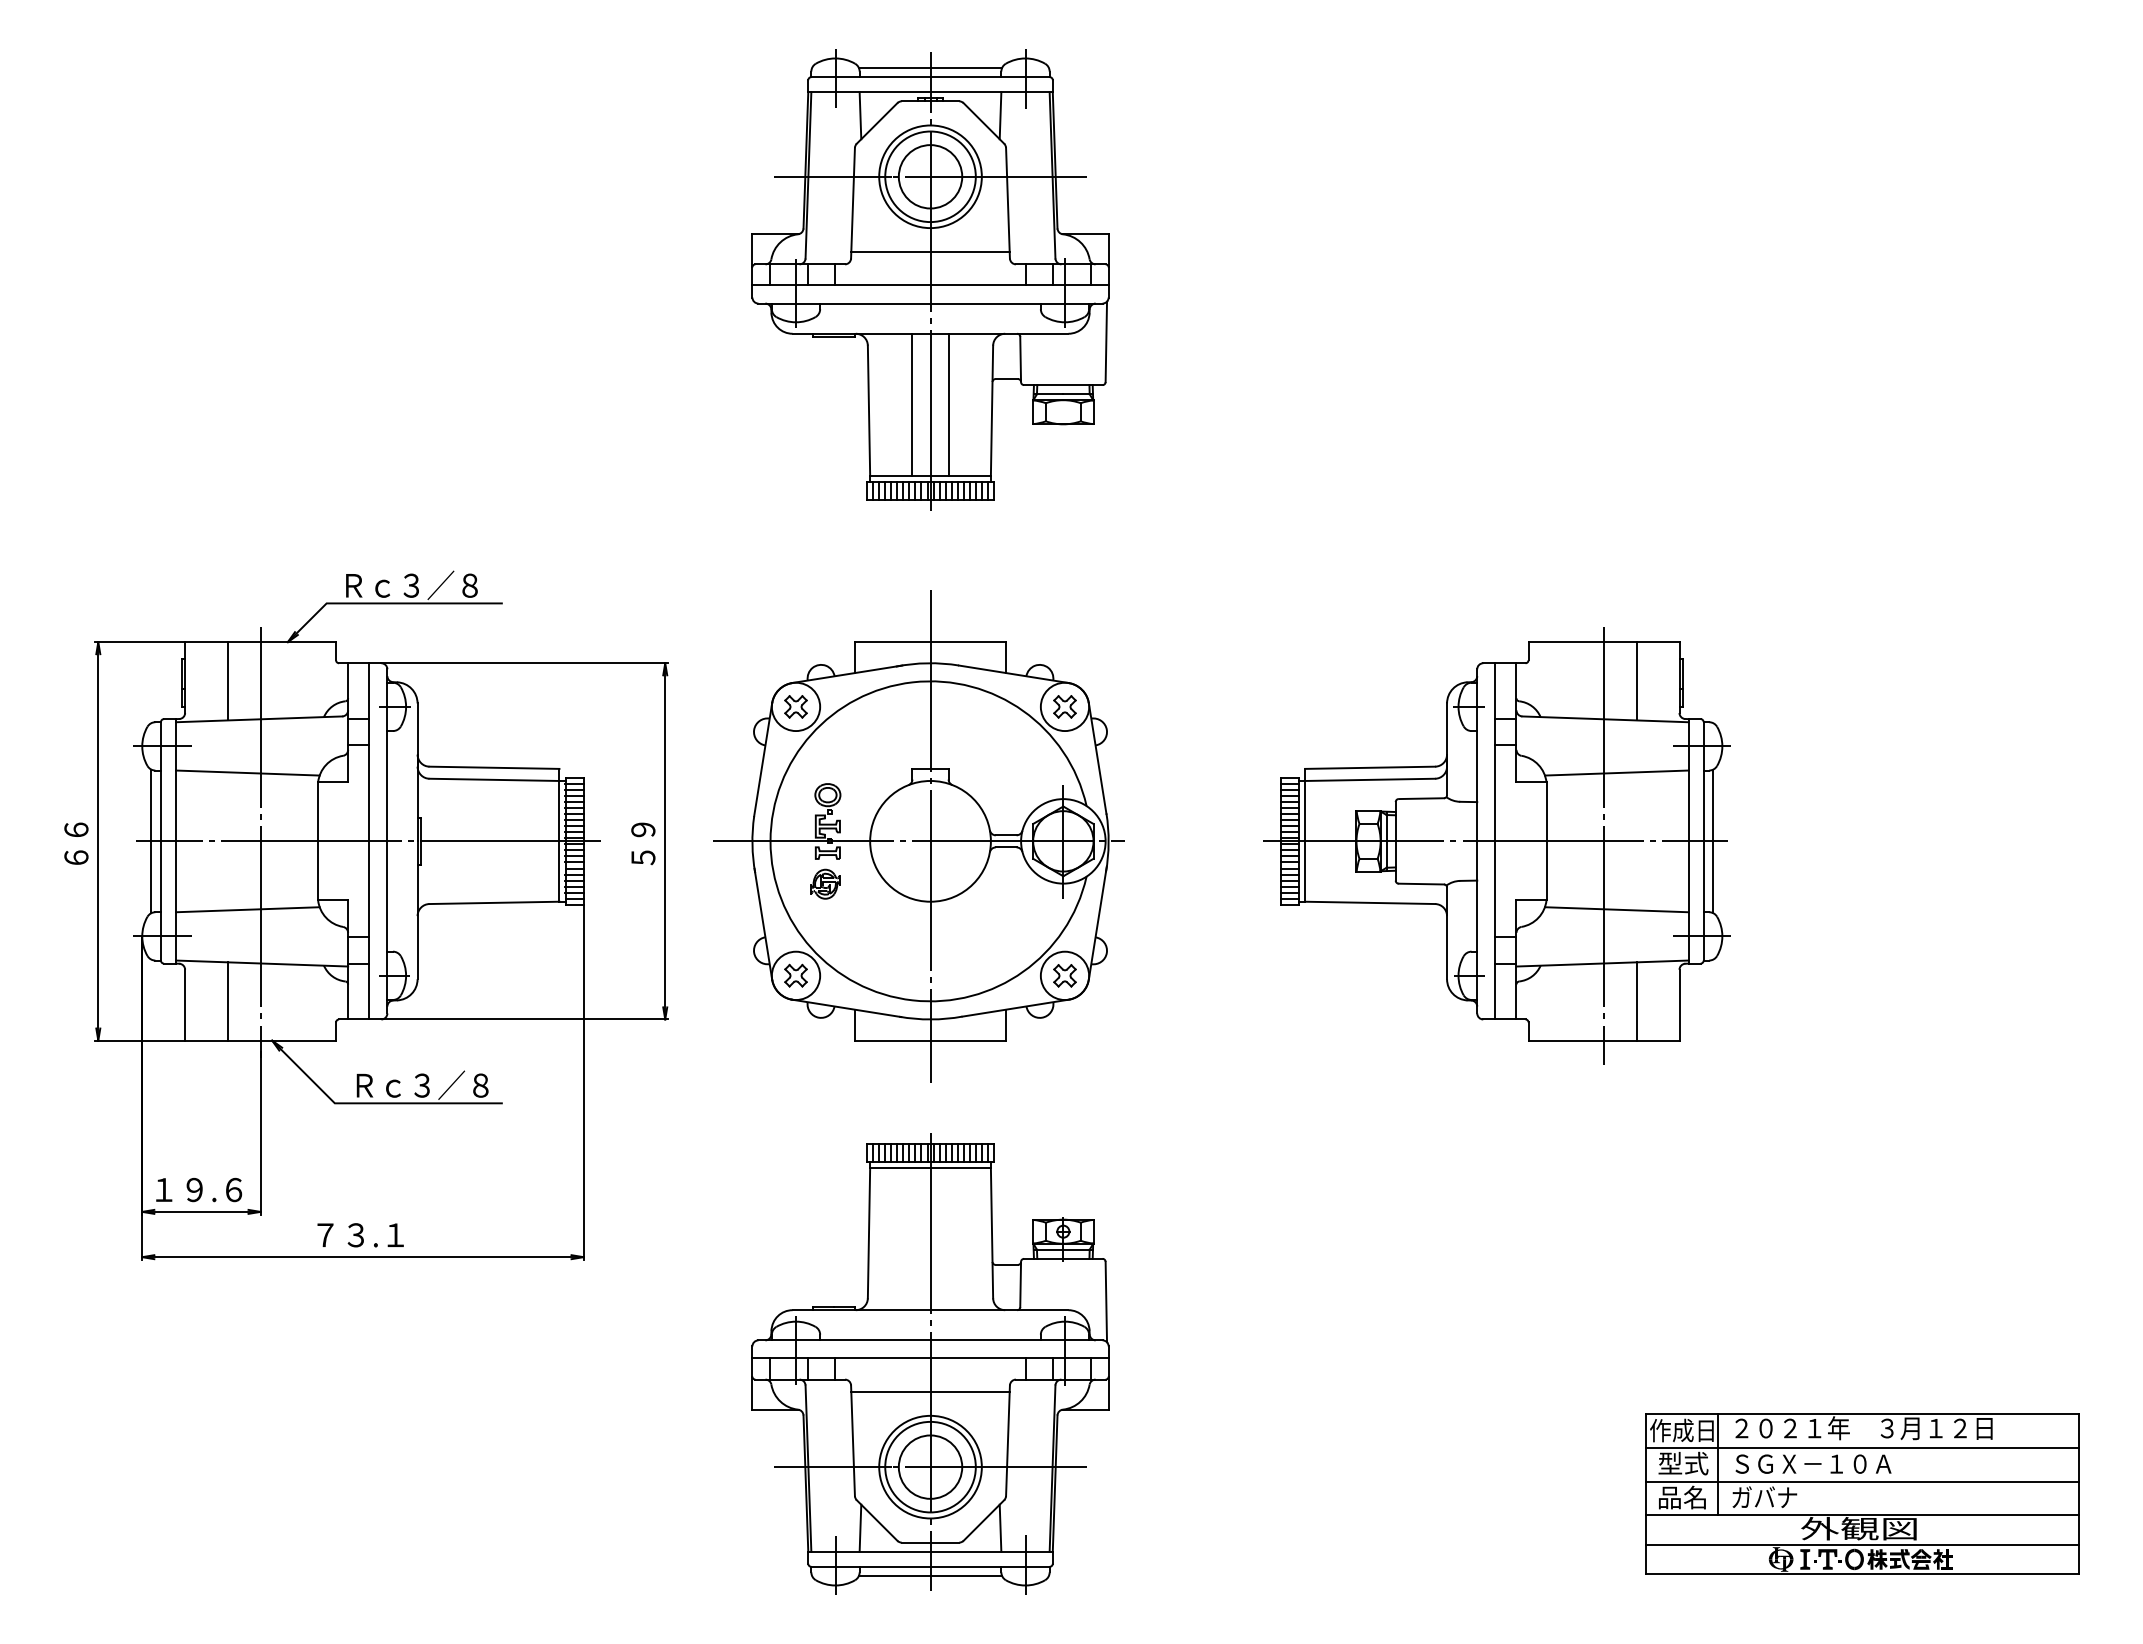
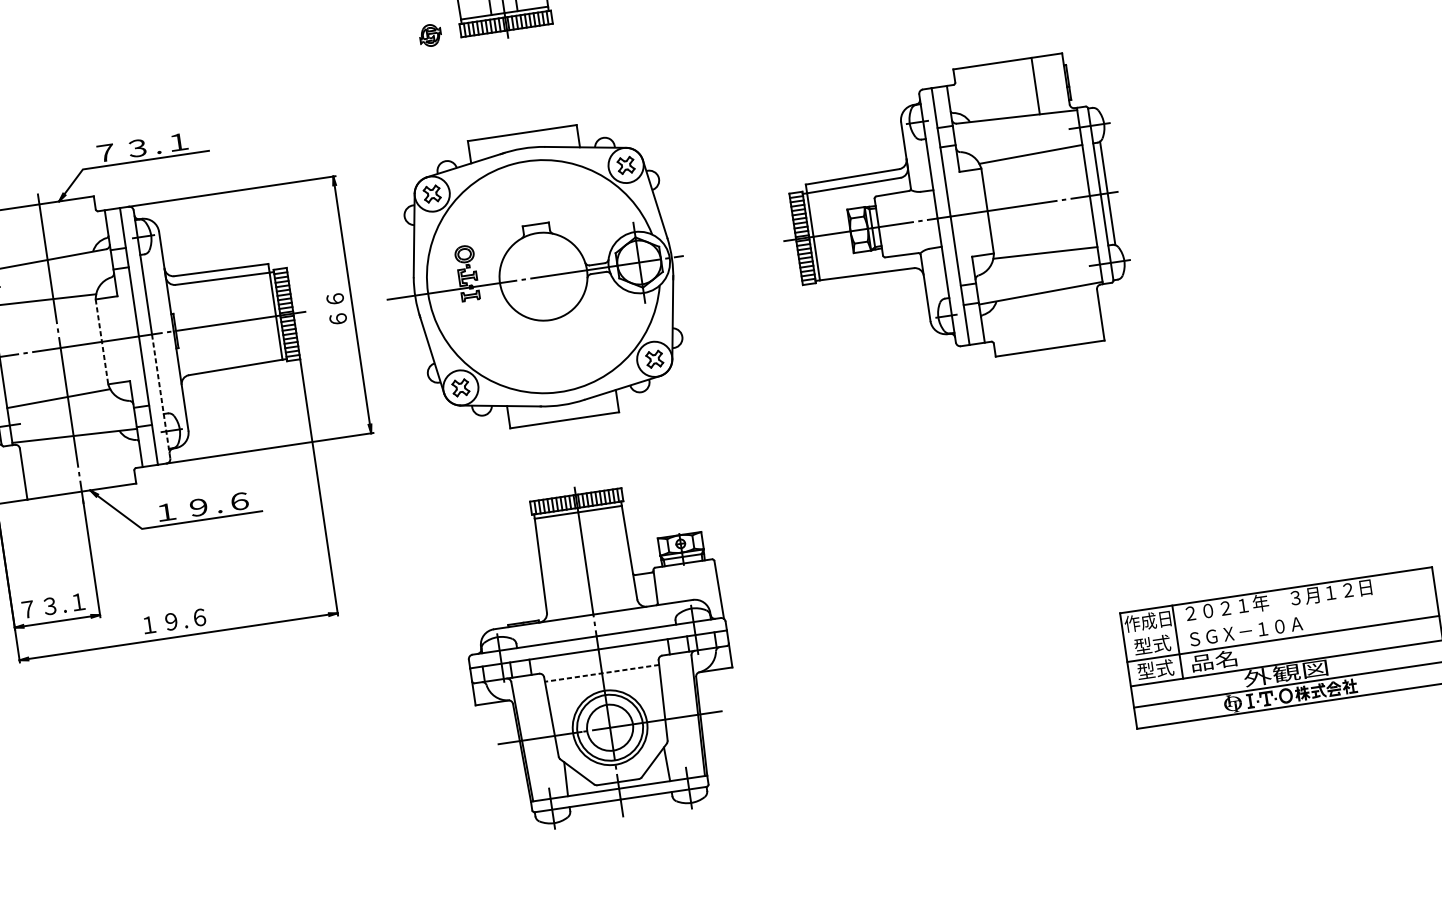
text: (411, 584) -> (142, 146), Ｒｃ３／８ -> ７３.１
line: (227, 681) -> (19, 236), removed
line: (930, 836) -> (542, 273), removed
line: (317, 841) -> (101, 342), solid -> dashed
text: (643, 843) -> (336, 308), ５９ -> ６６
line: (1604, 845) -> (1029, 207), removed
part: (825, 883) -> (430, 34), moved
line: (387, 926) -> (161, 395), solid -> dashed
line: (227, 1001) -> (53, 466), removed
line: (1636, 1001) -> (1069, 316), removed
text: (422, 1084) -> (203, 506), Ｒｃ３／８ -> １９.６
text: (199, 1189) -> (53, 605), １９.６ -> ７３.１
text: (360, 1235) -> (174, 621), ７３.１ -> １９.６
line: (930, 1391) -> (602, 673), solid -> dashed
line: (1861, 1447) -> (1279, 614), removed
text: (1682, 1497) -> (1155, 669), 品名 -> 型式
text: (1764, 1497) -> (1214, 660), ガバナ -> 品名
line: (930, 1576) -> (621, 806), removed

